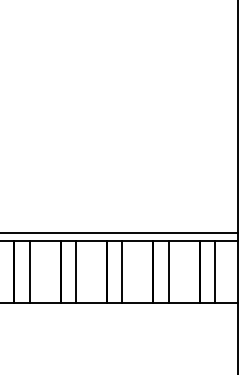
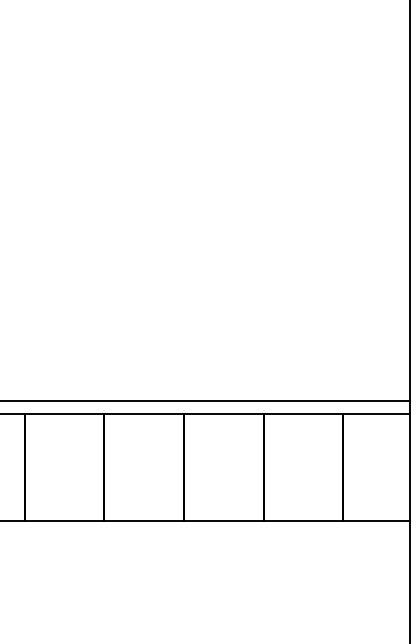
line: (29, 272) -> (50, 468), removed
line: (76, 272) -> (131, 468), removed
line: (122, 272) -> (210, 468), removed
line: (168, 272) -> (289, 468), removed
line: (215, 272) -> (370, 468), removed

